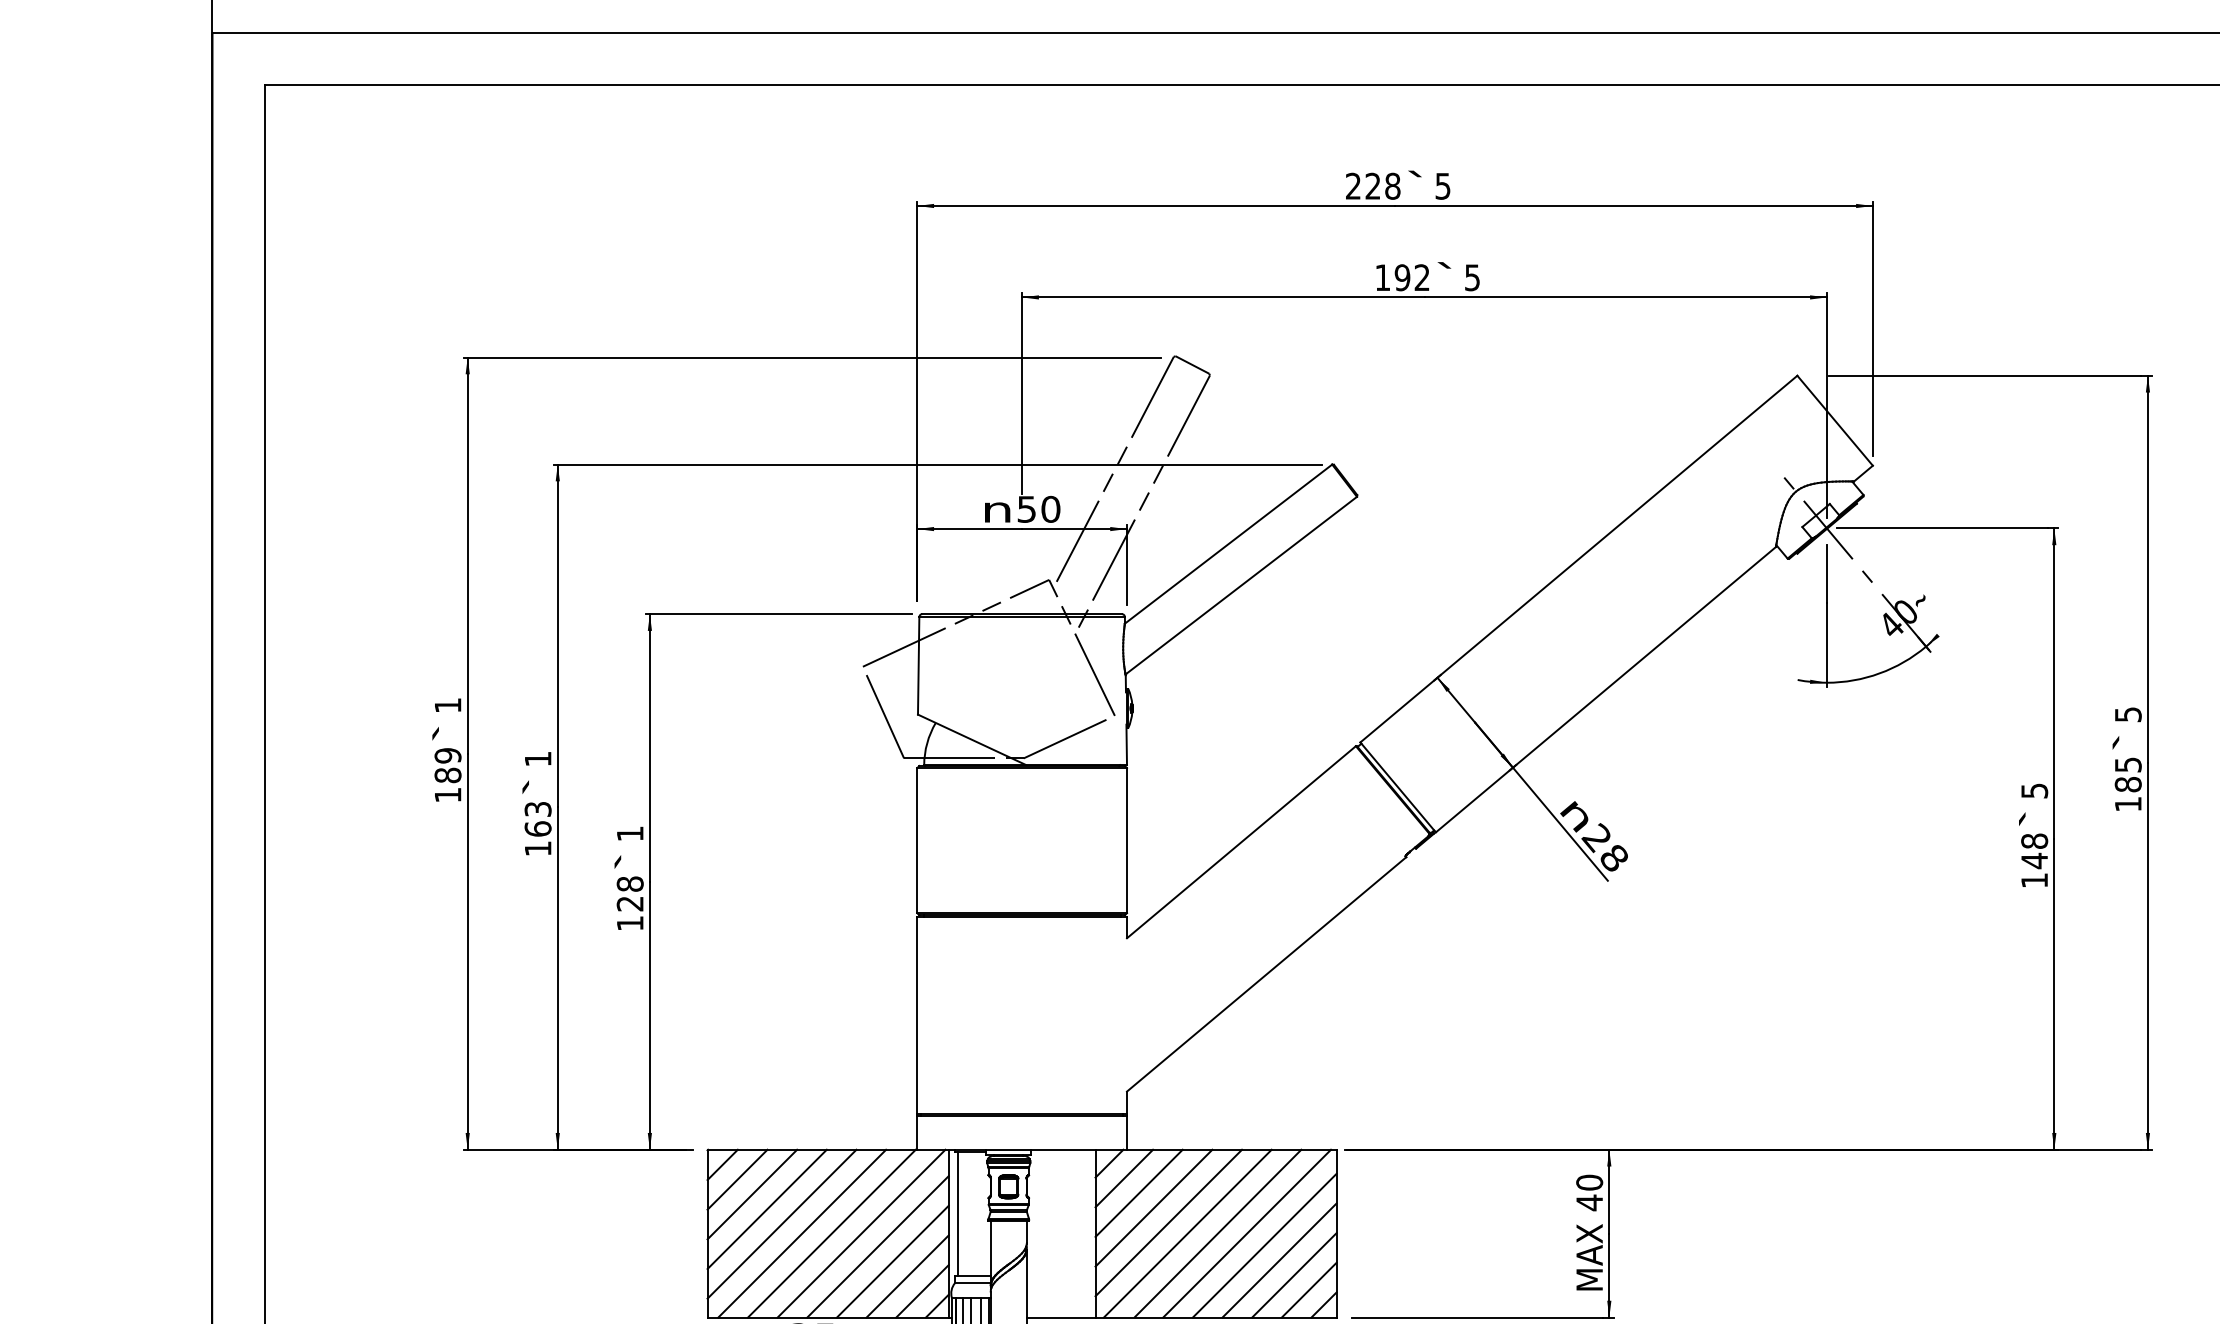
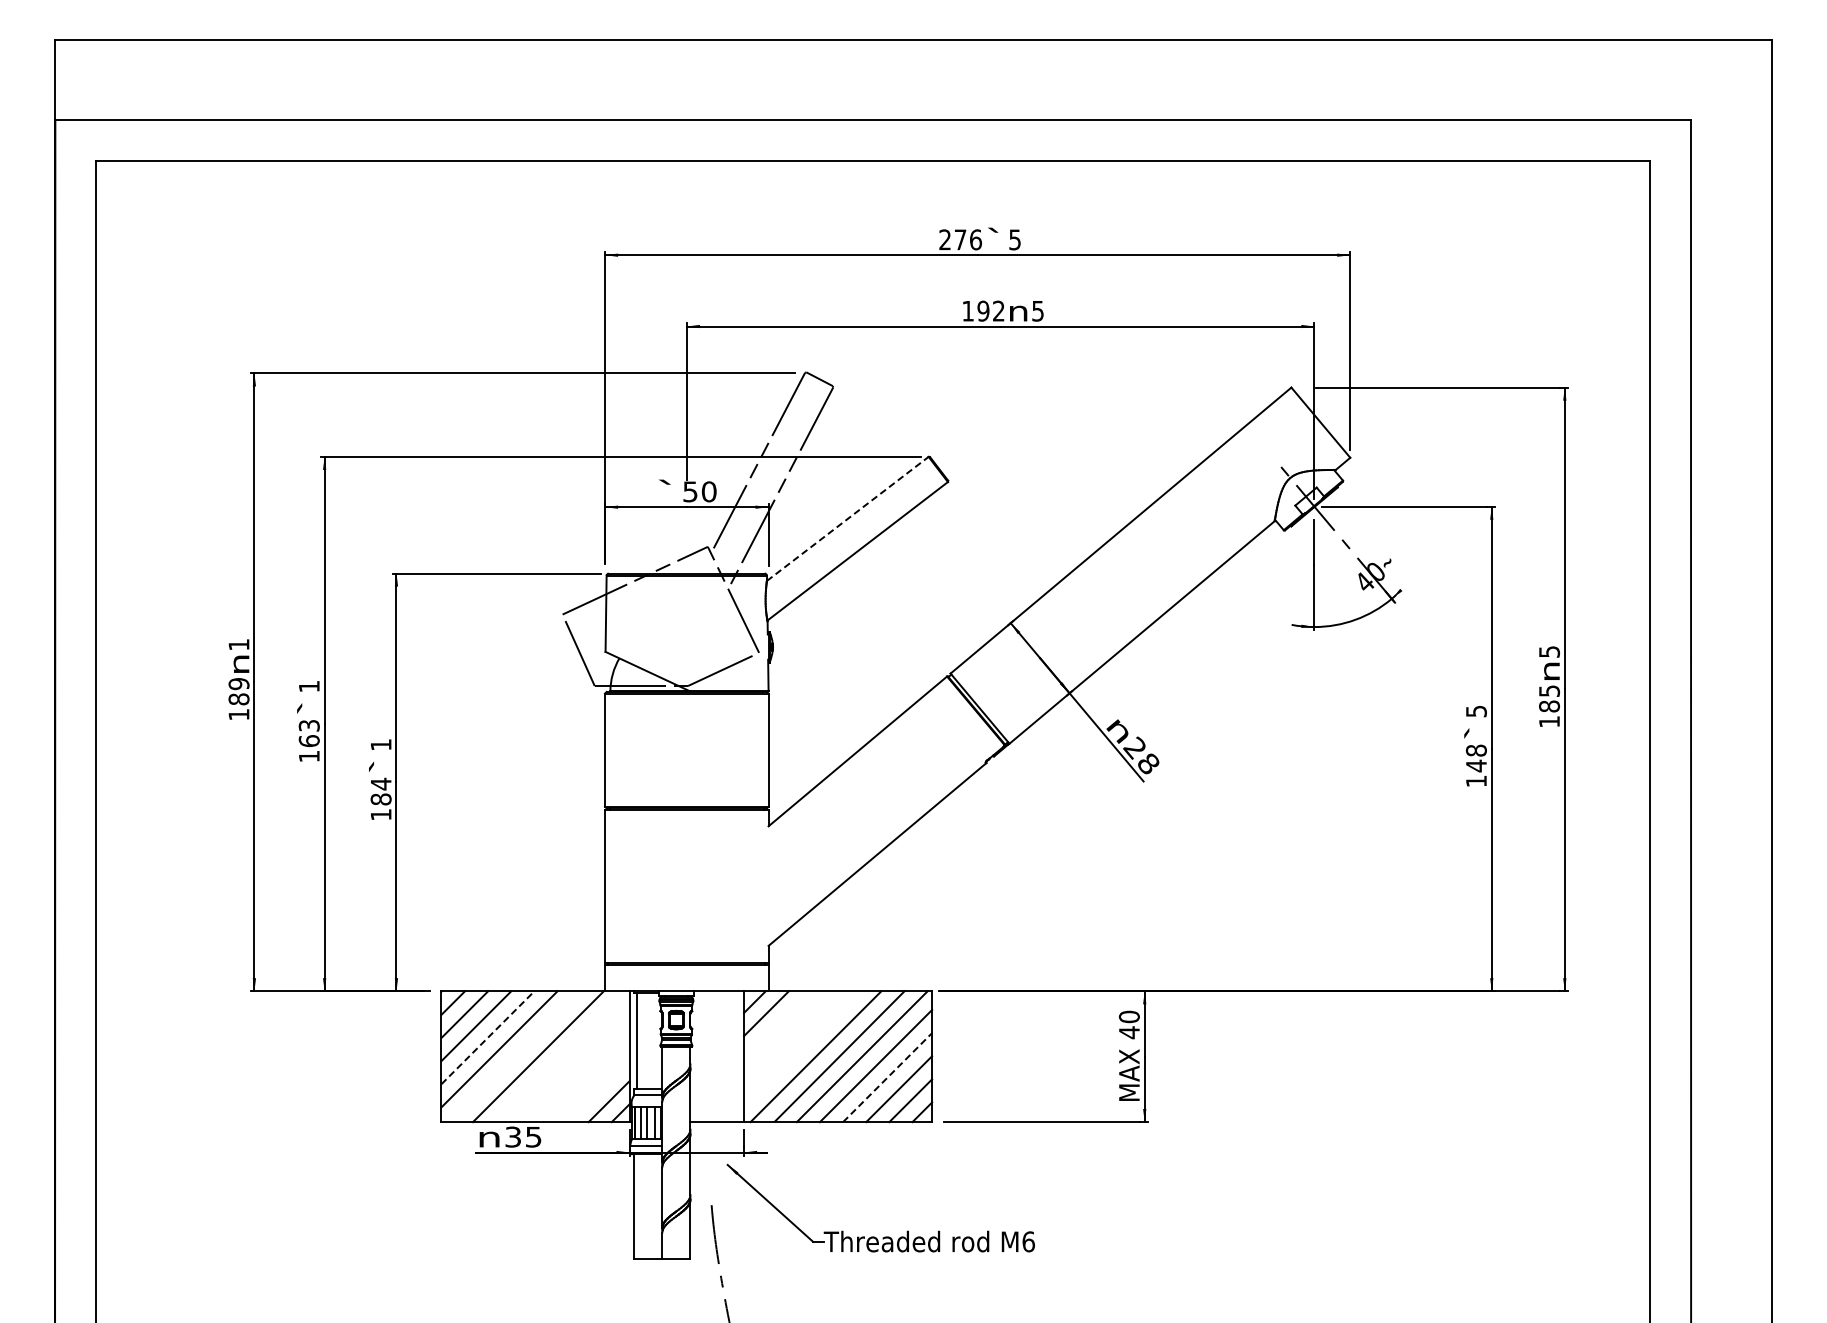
text: (1383, 185) -> (968, 239), 228 -> 276
text: (1447, 276) -> (1018, 310), ` -> n
text: (997, 507) -> (667, 490), n -> `
line: (1228, 543) -> (847, 518), solid -> dashed
text: (446, 729) -> (237, 663), ` -> n
text: (2127, 738) -> (1548, 670), ` -> n
text: (629, 893) -> (380, 791), 128 -> 184
line: (1139, 1193) -> (778, 1025), removed
line: (1153, 1207) -> (789, 1036), removed
line: (766, 1209) -> (487, 1037), solid -> dashed
line: (1169, 1223) -> (801, 1048), removed
line: (801, 1233) -> (514, 1056), removed
line: (861, 1233) -> (561, 1056), removed
line: (878, 1246) -> (574, 1066), removed
line: (1279, 1260) -> (887, 1077), solid -> dashed
line: (892, 1261) -> (585, 1078), removed
line: (907, 1276) -> (597, 1090), removed

